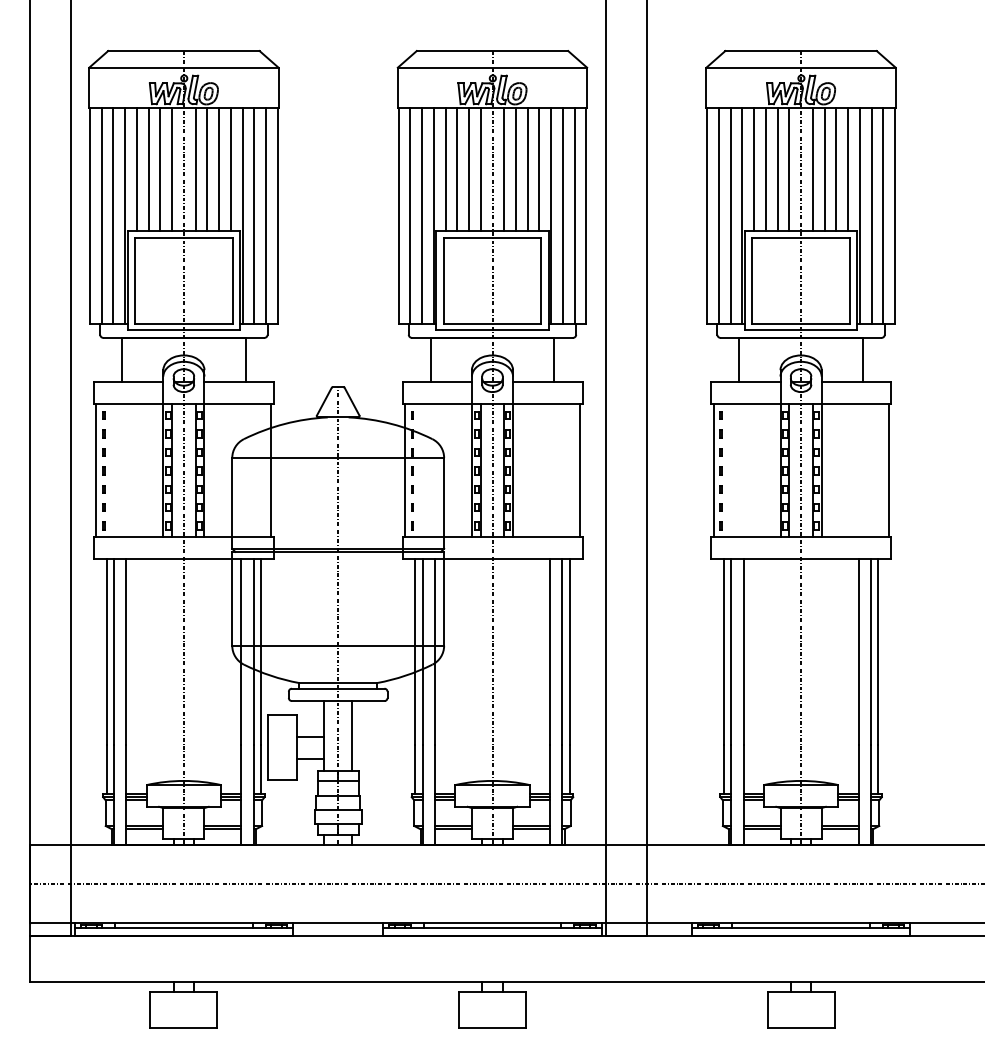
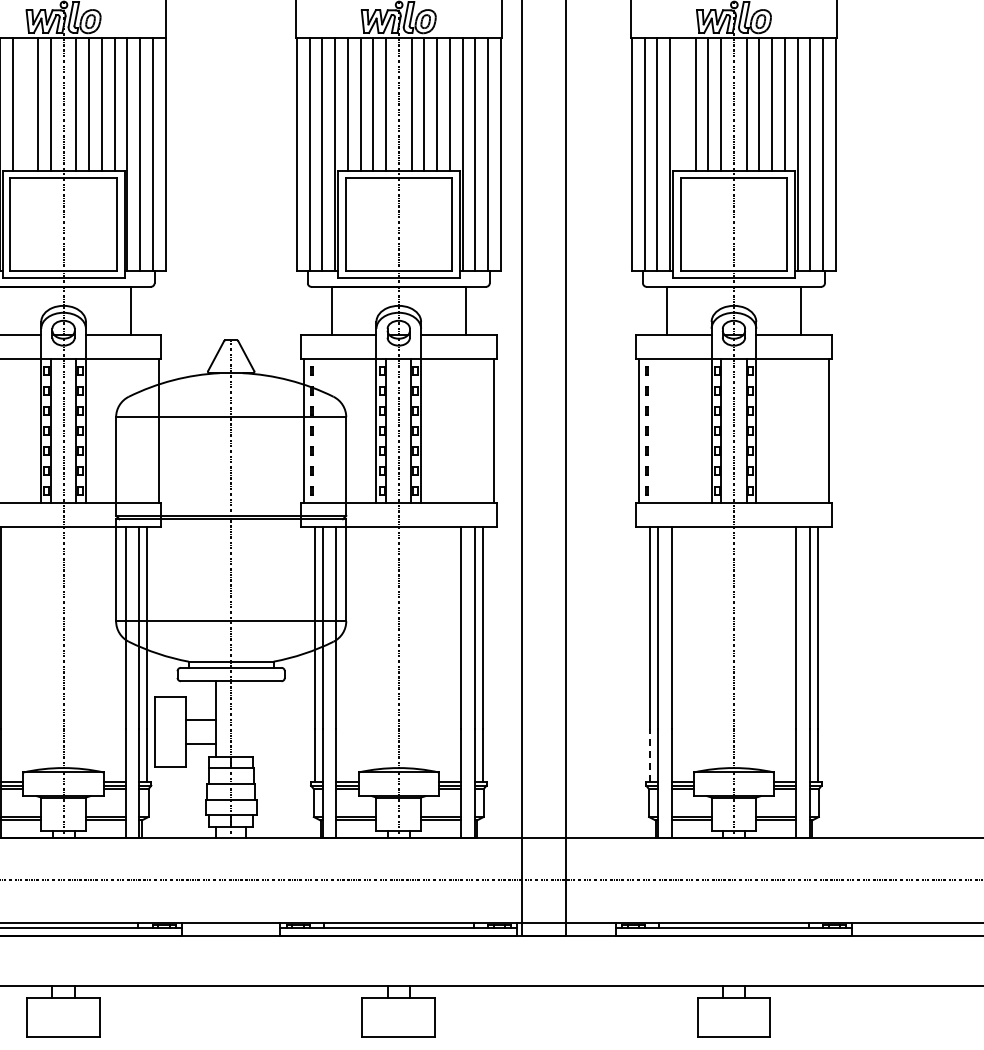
line: (148, 169) -> (25, 103), removed
line: (754, 169) -> (683, 103), removed
line: (352, 735) -> (246, 718), removed
line: (723, 769) -> (649, 755), solid -> dashed

